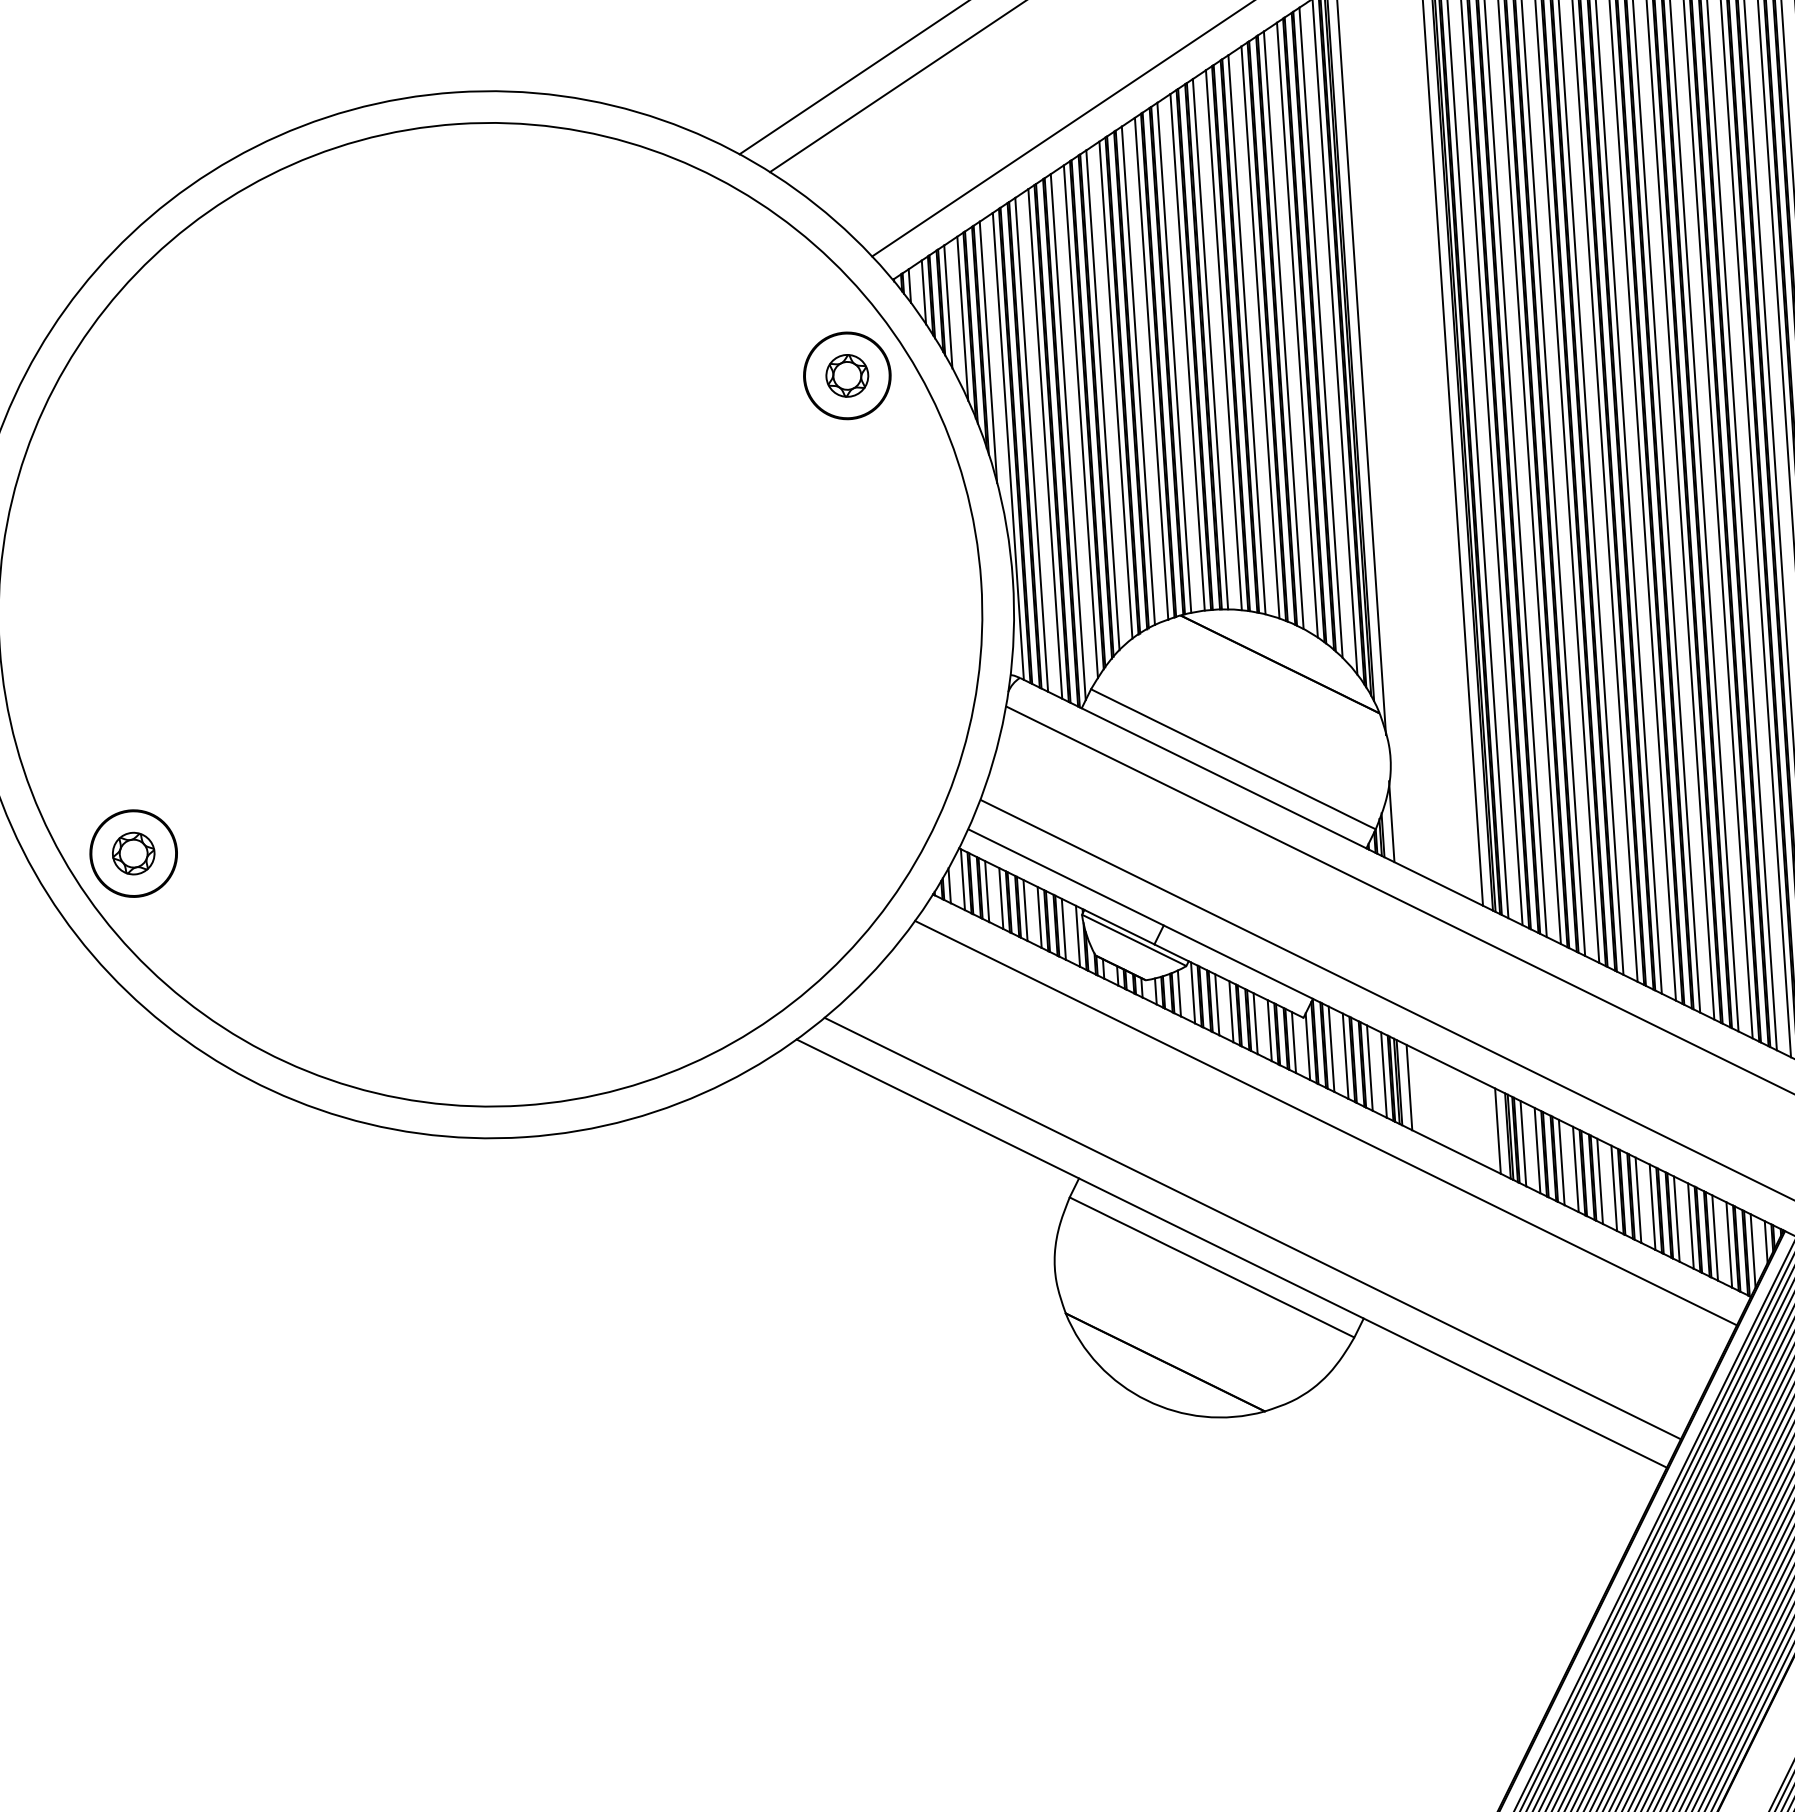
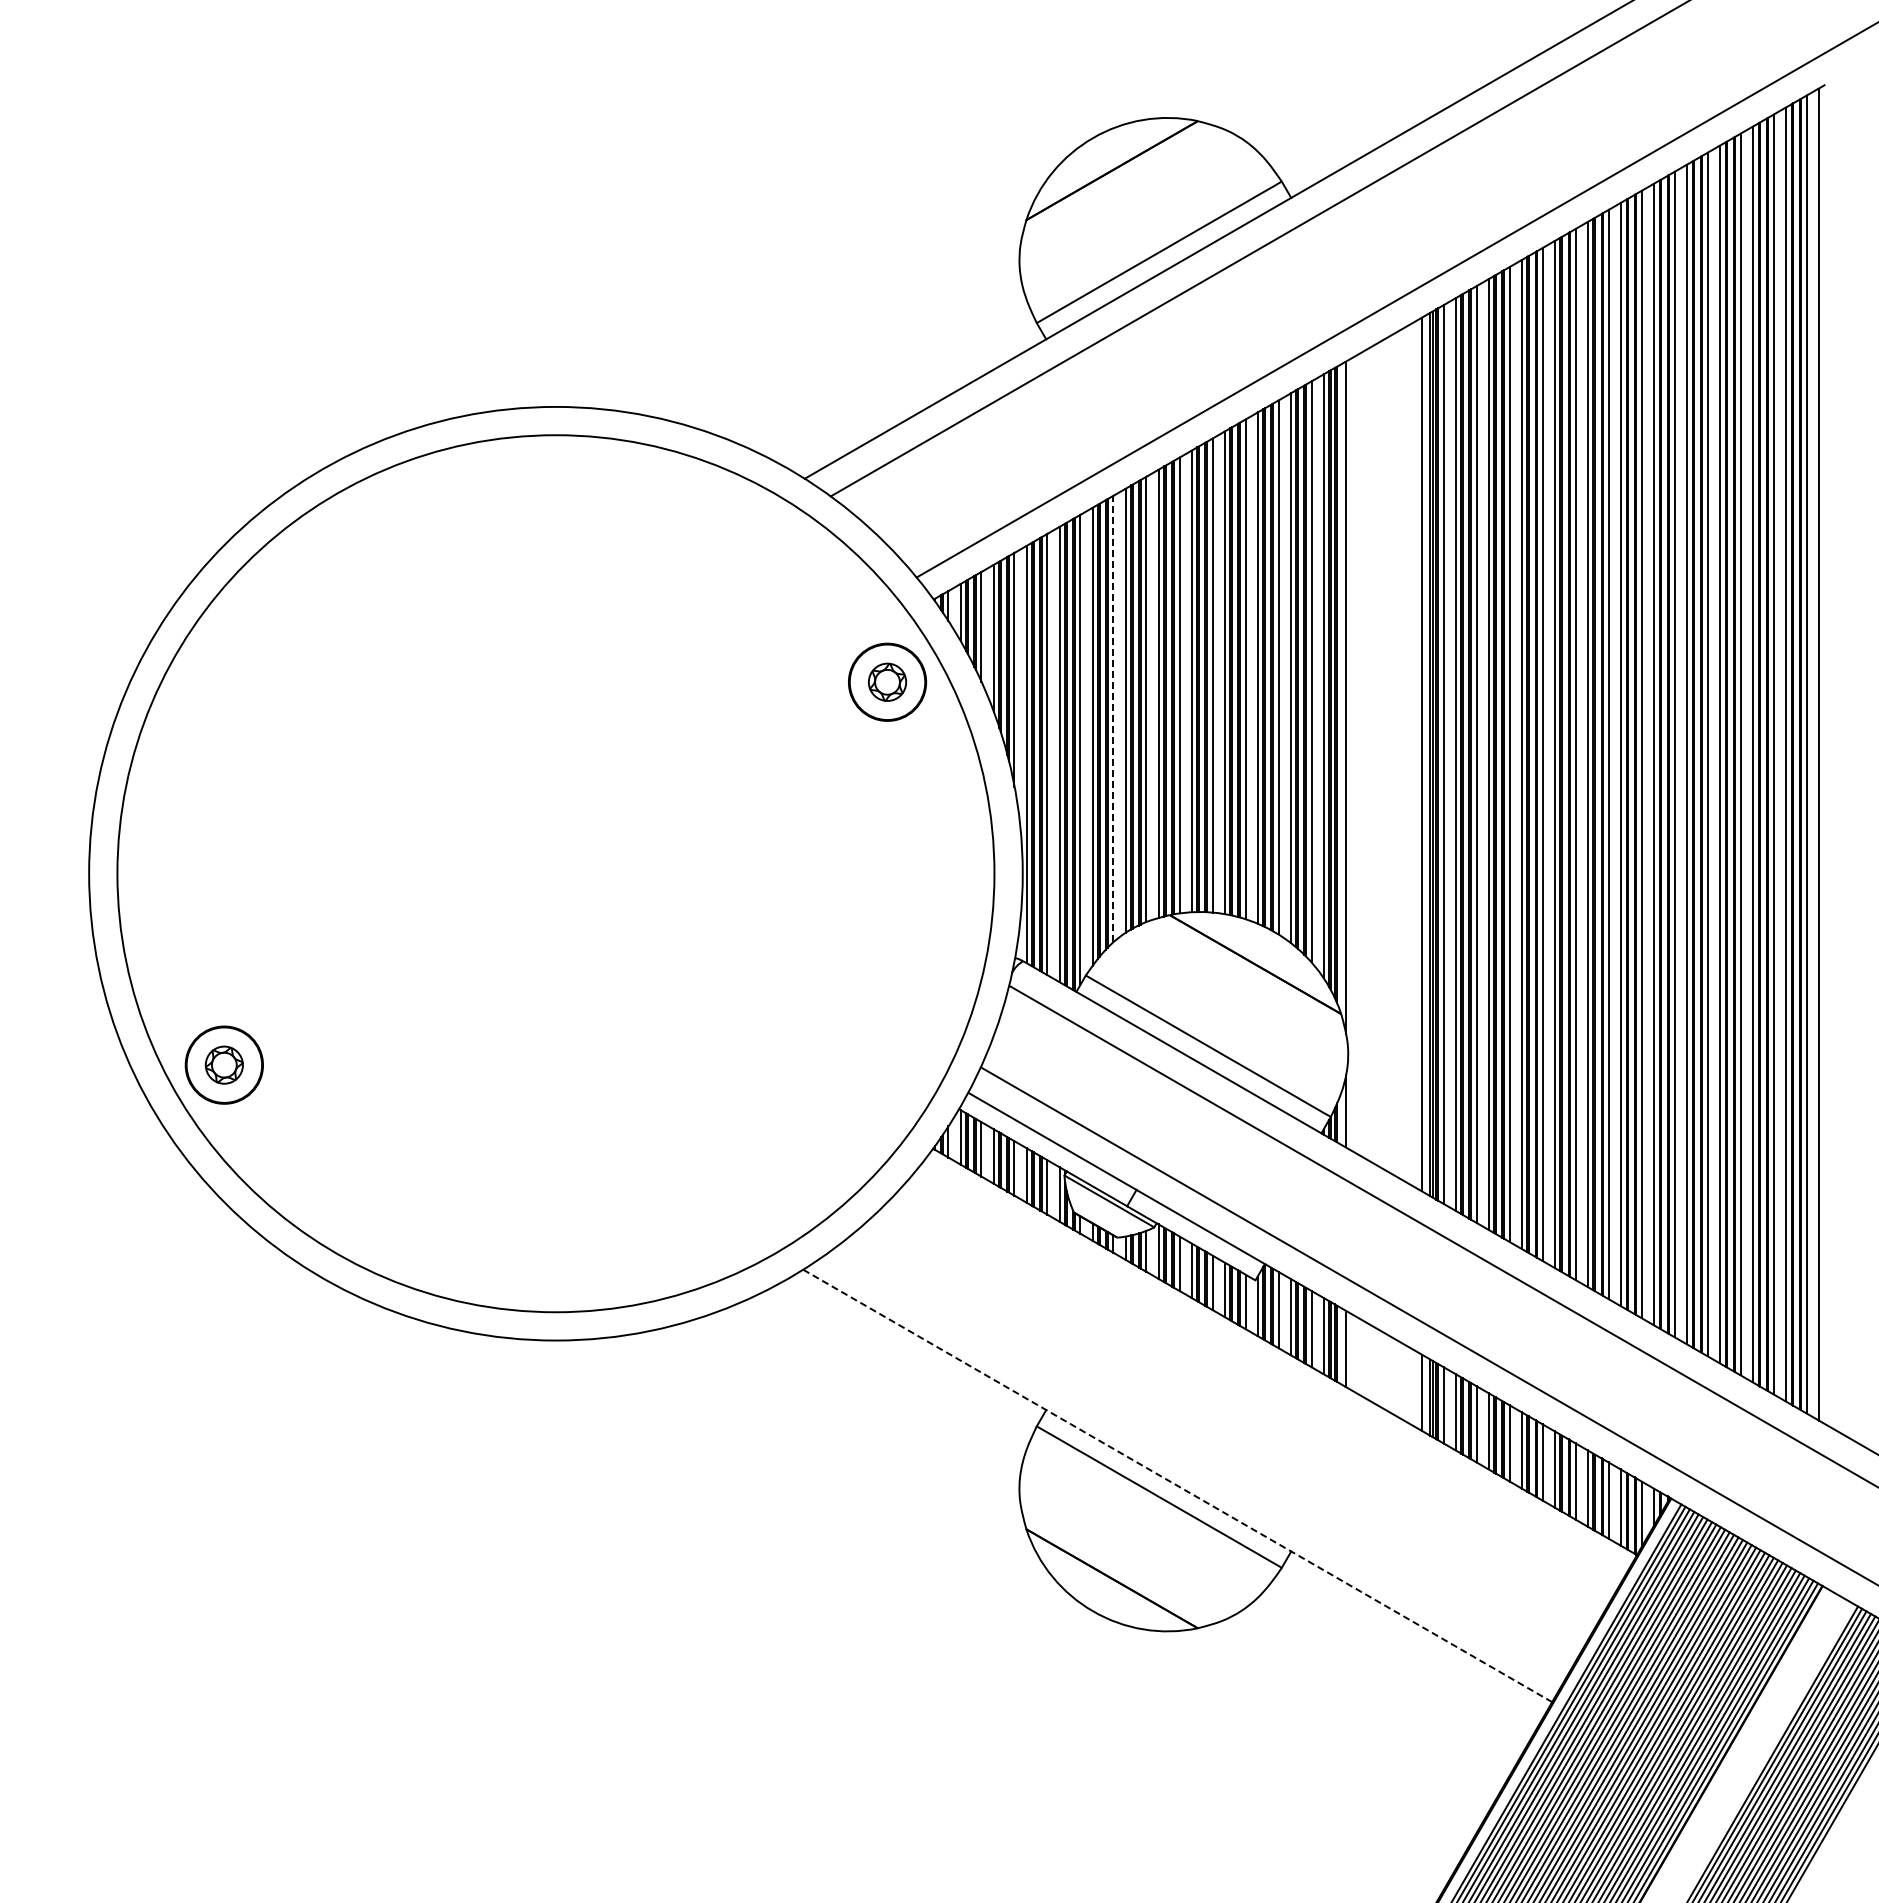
line: (1102, 399) -> (1113, 718), solid -> dashed
line: (1325, 1123) -> (1268, 1375), removed
line: (1252, 1228) -> (1197, 1464), removed
line: (1232, 1254) -> (1178, 1486), solid -> dashed

